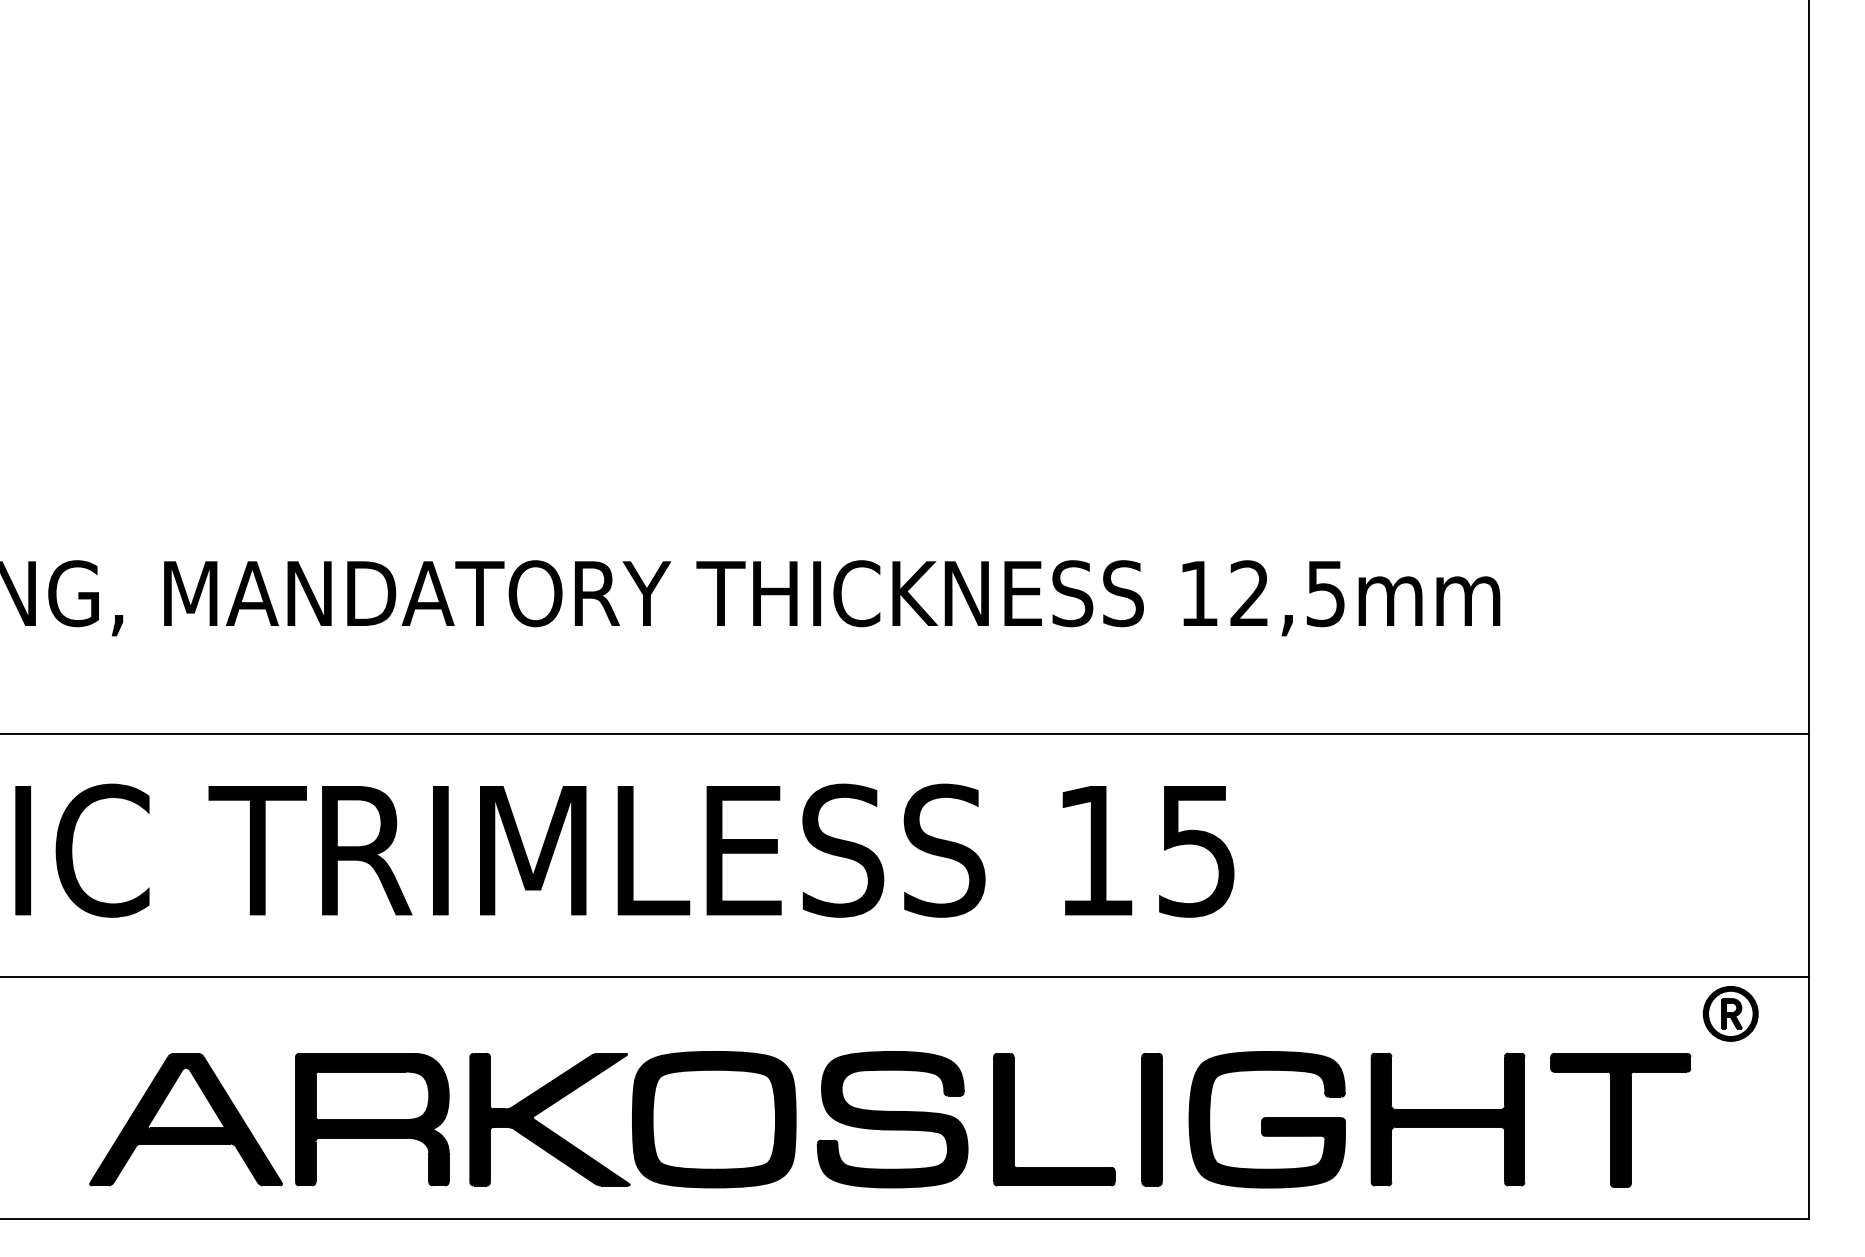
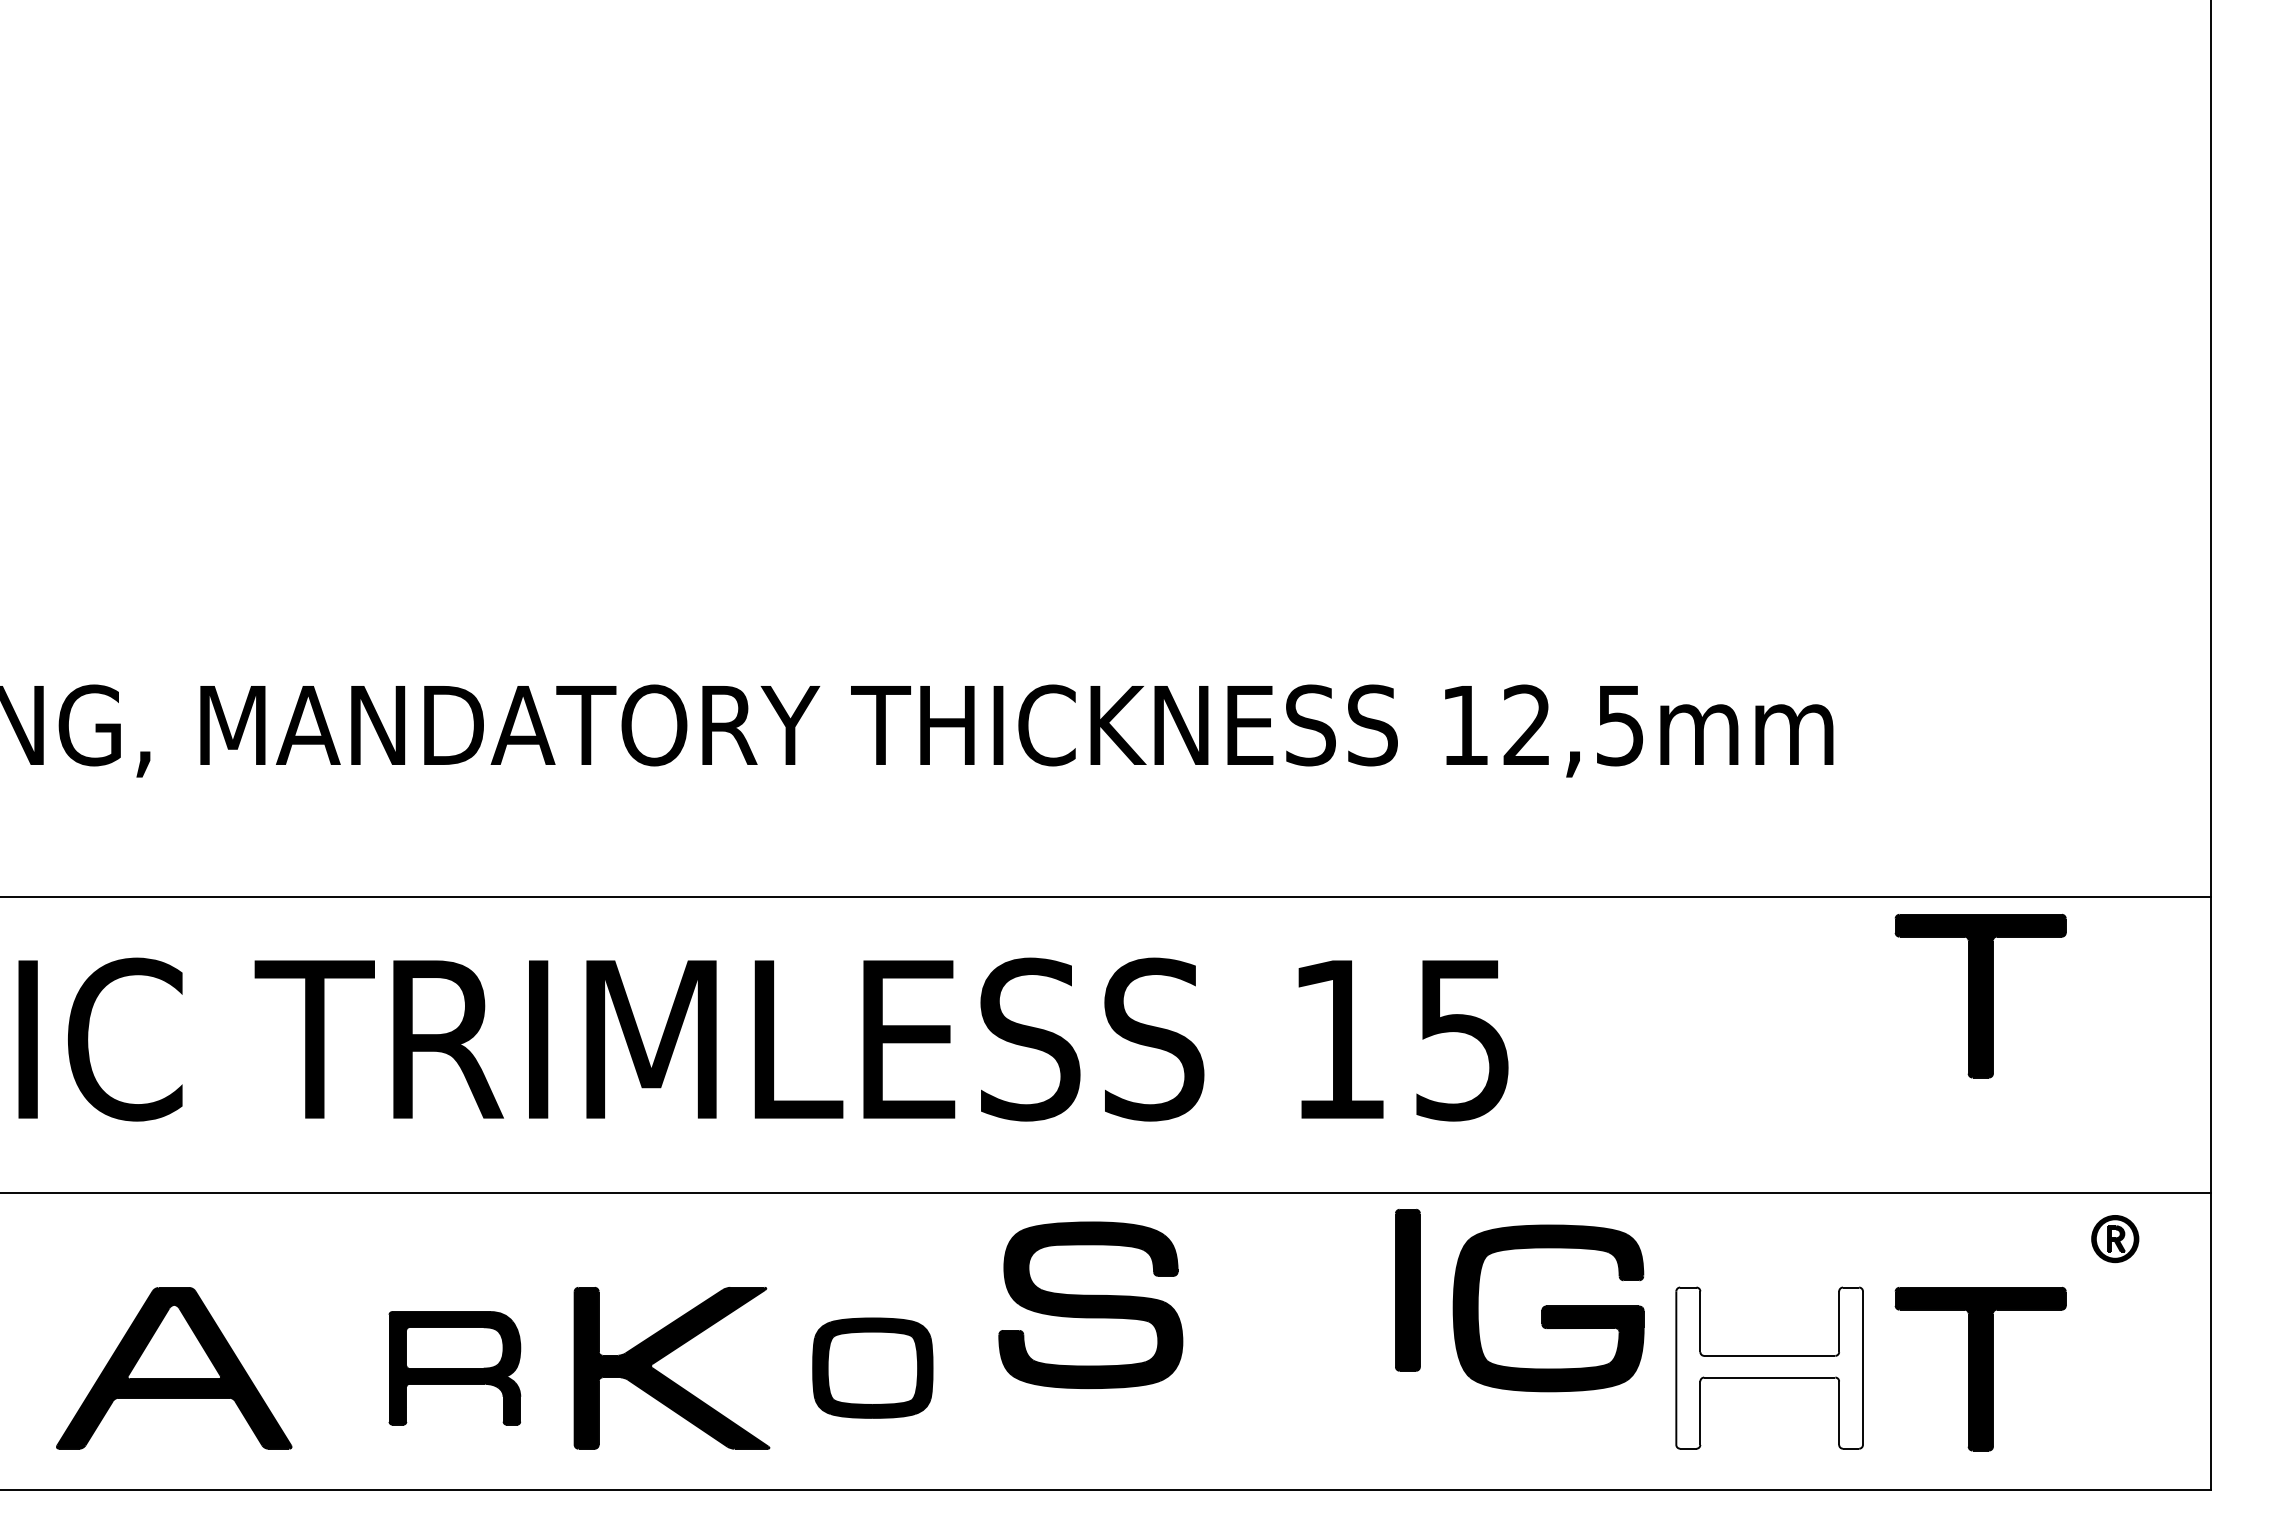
part: (1620, 814) -> (1980, 995), added
part: (1731, 1013) -> (2115, 1238), size x0.7
part: (186, 1119) -> (174, 1368), moved
part: (372, 1119) -> (454, 1368), size x0.7
part: (714, 1119) -> (872, 1367), size x0.6
part: (892, 1119) -> (1090, 1304), moved
part: (1014, 1119) -> (1239, 1368), removed
part: (1151, 1119) -> (1407, 1289), moved
part: (1267, 1119) -> (1548, 1308), moved
fill: (1447, 1119) -> (1769, 1367), removed

